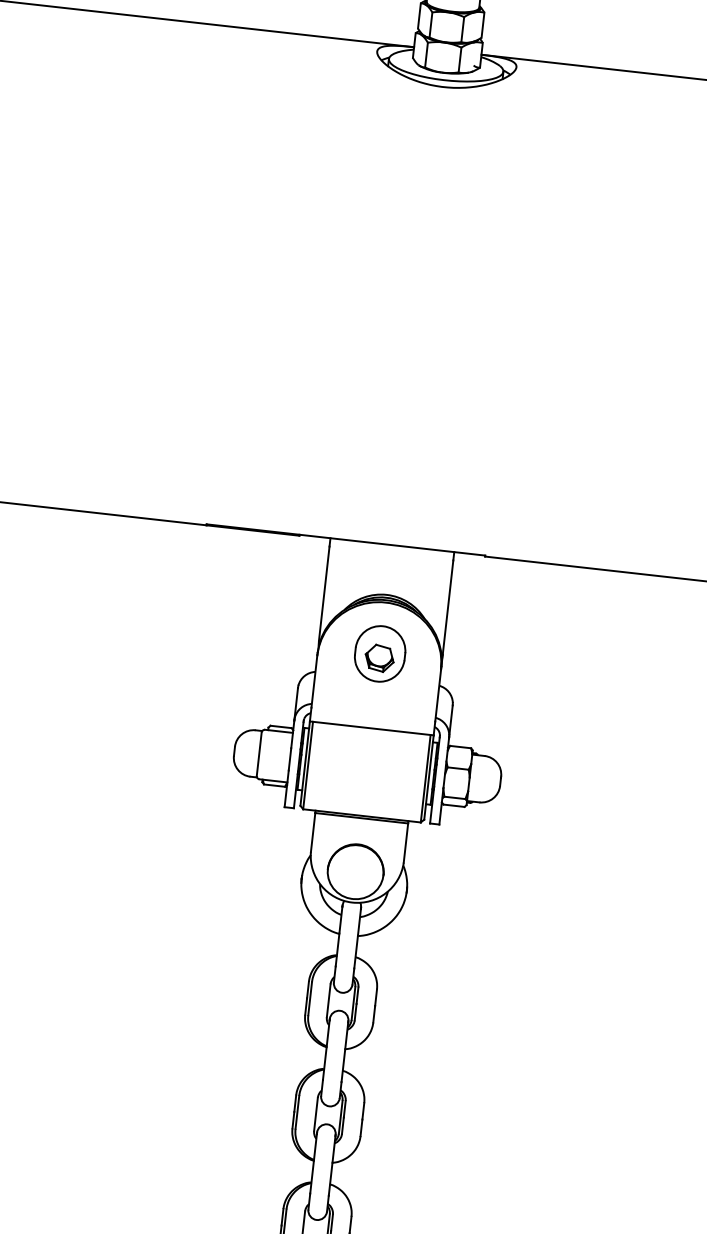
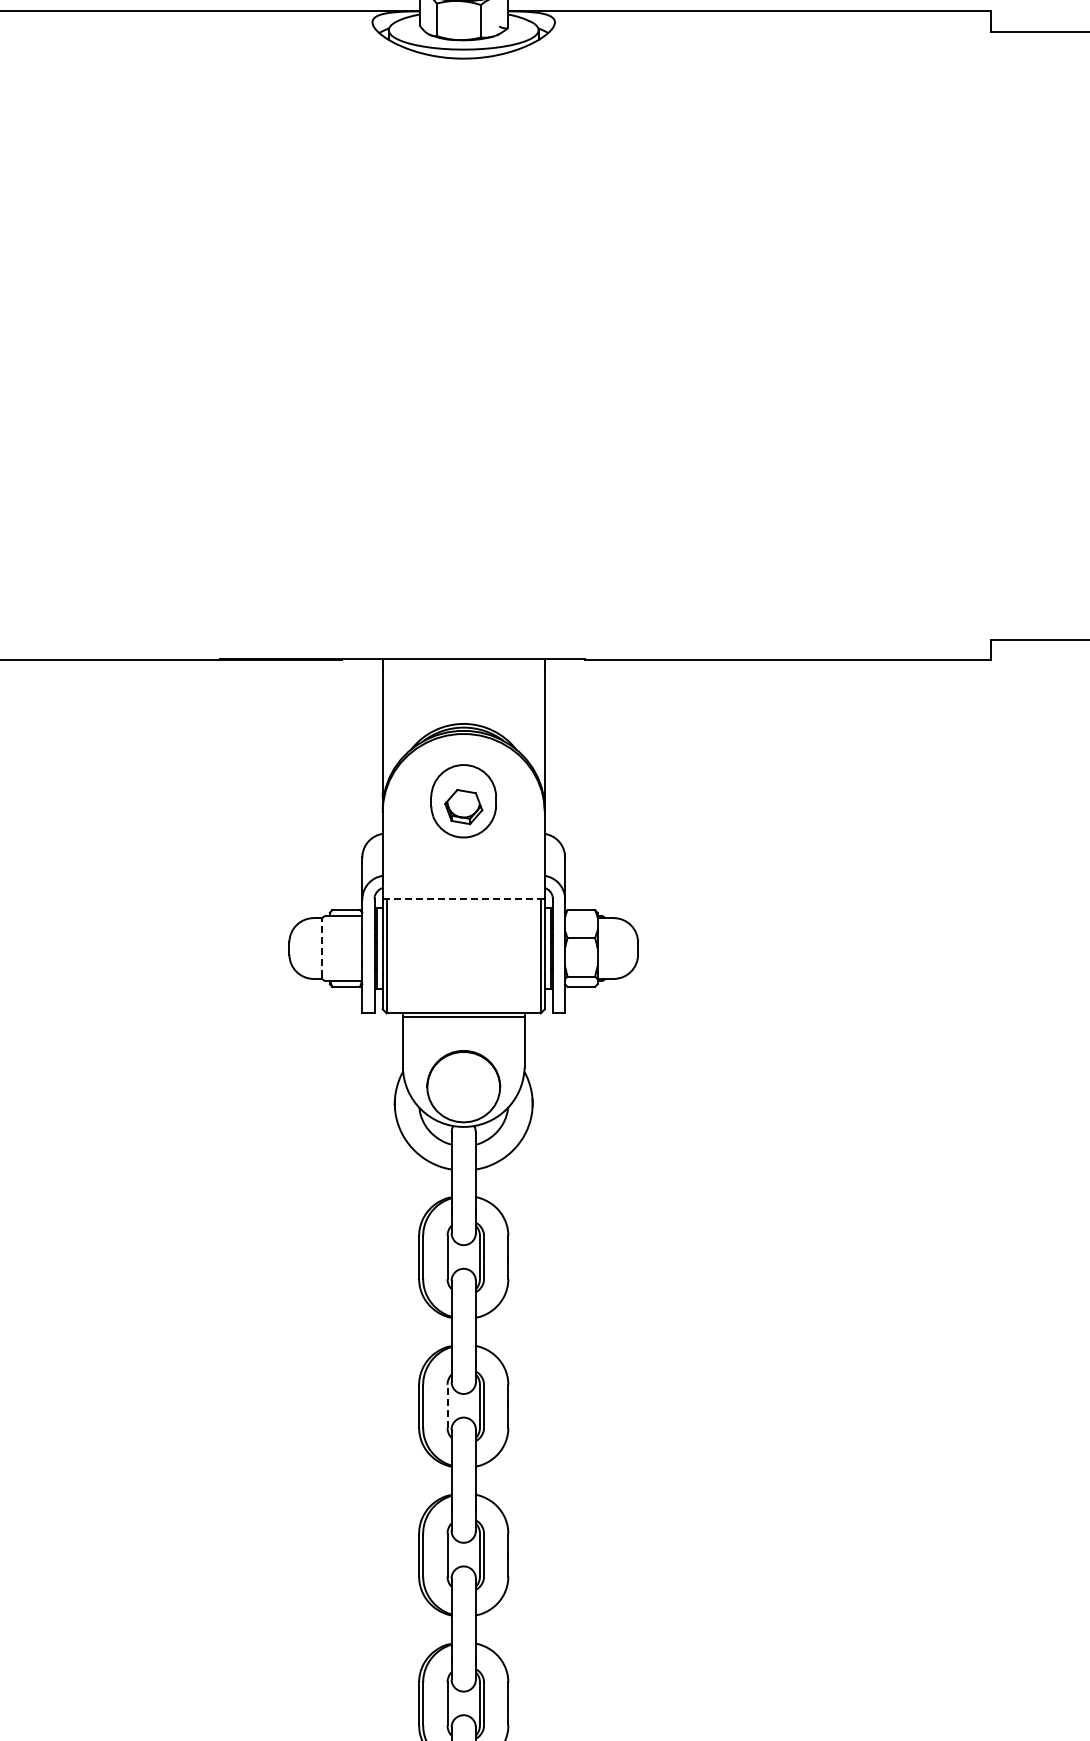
line: (372, 728) -> (464, 898), solid -> dashed
line: (258, 754) -> (321, 948), solid -> dashed
line: (315, 1114) -> (447, 1406), solid -> dashed

